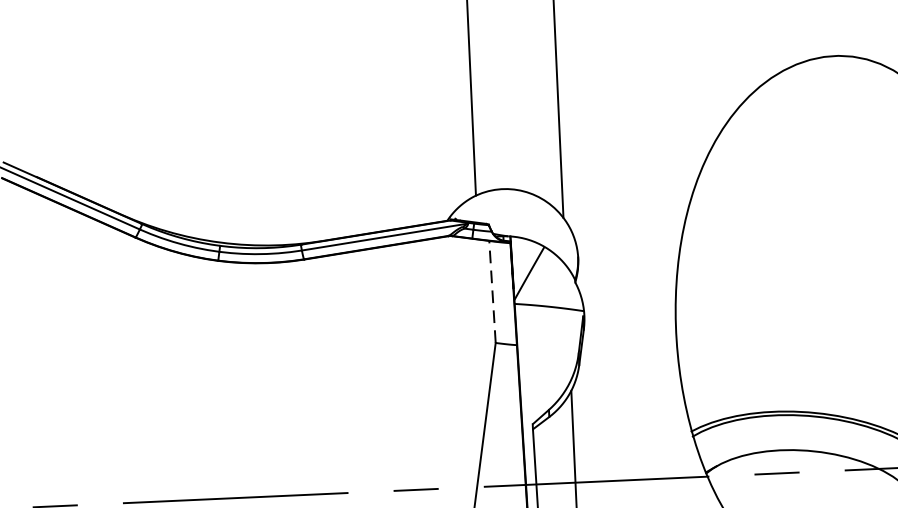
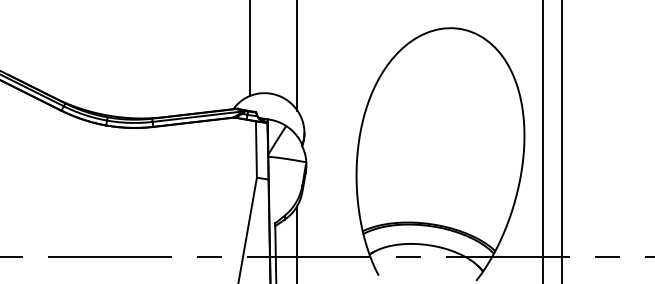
line: (492, 291) -> (256, 149), dashed -> solid

